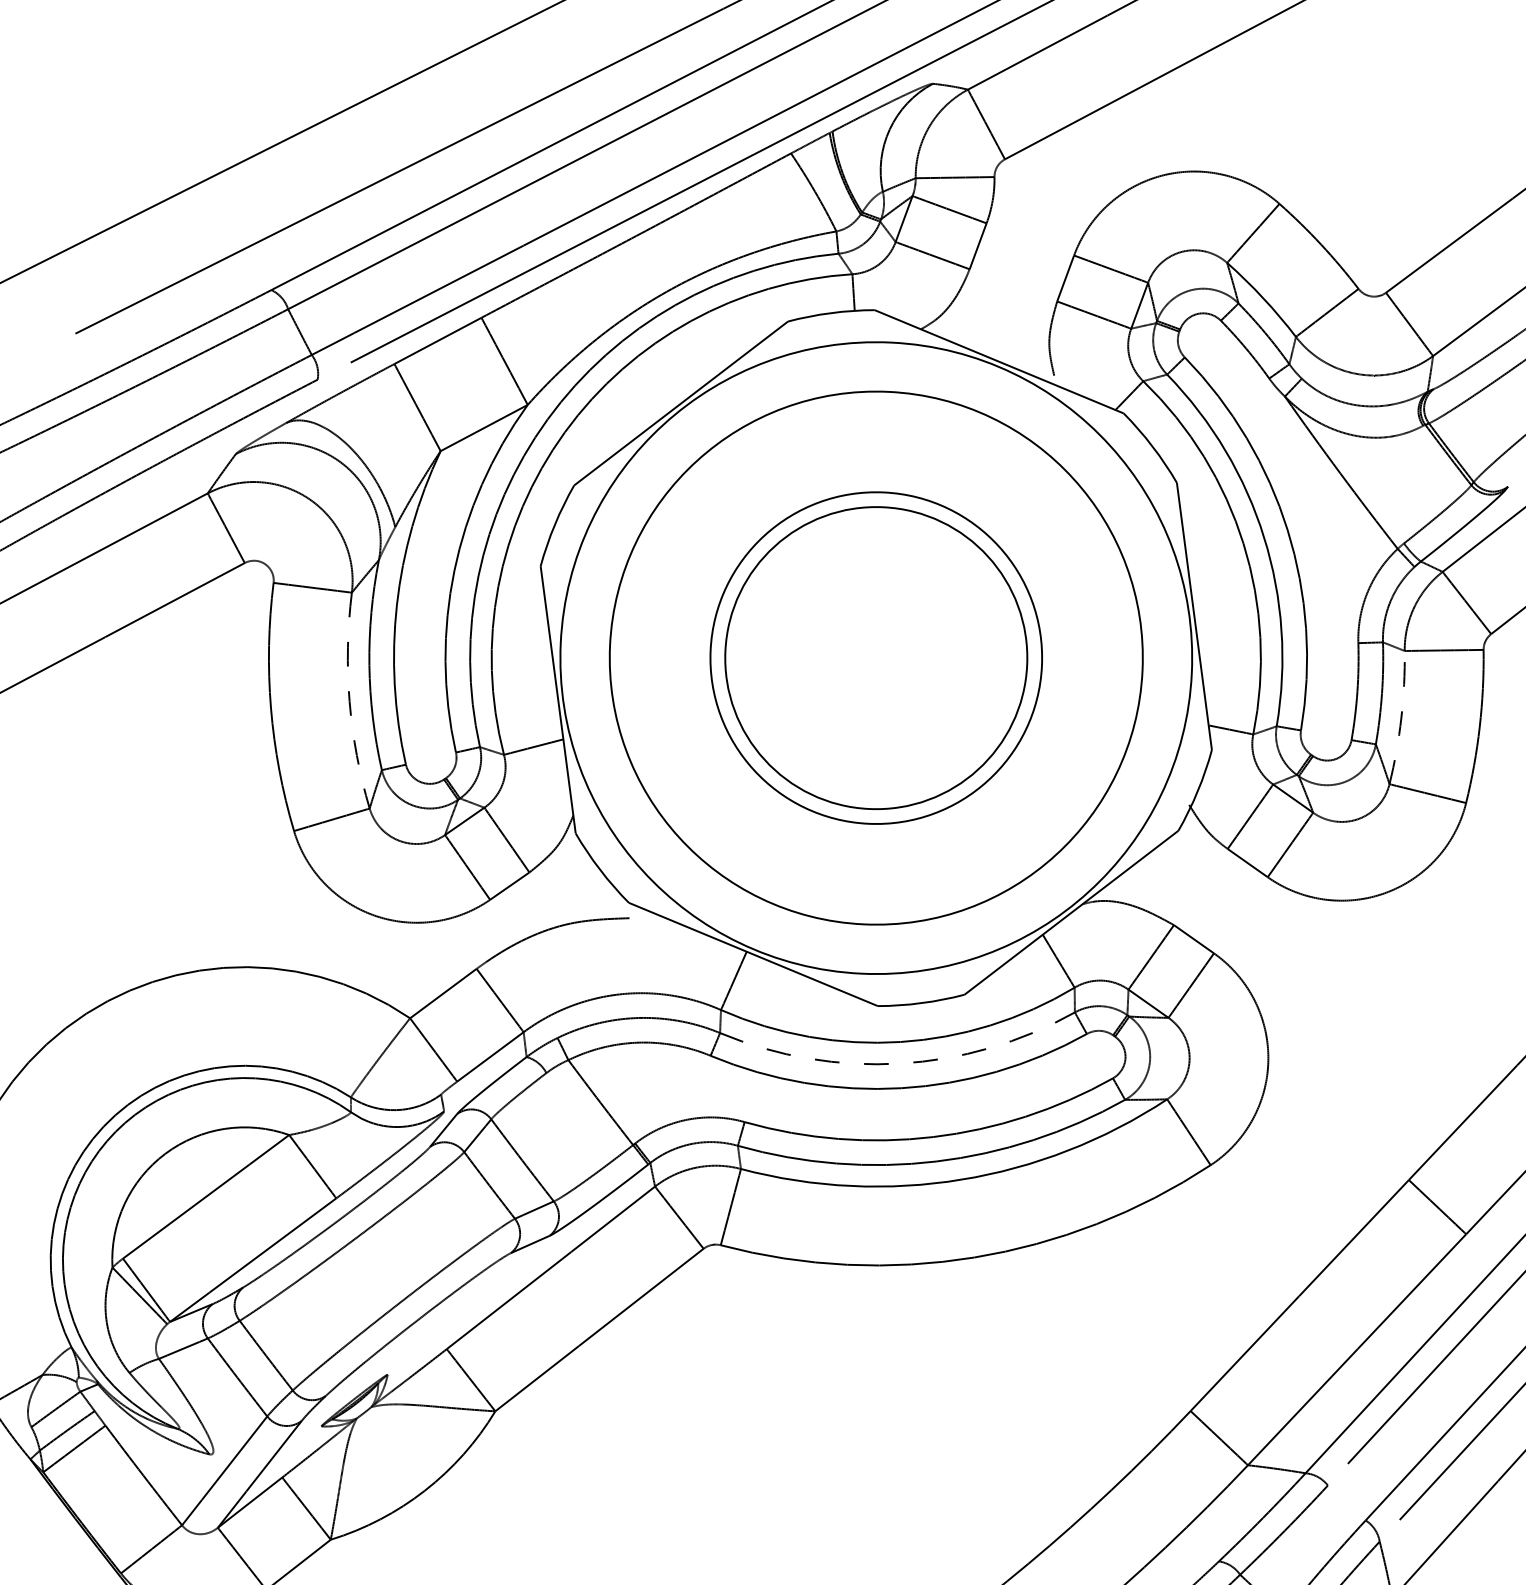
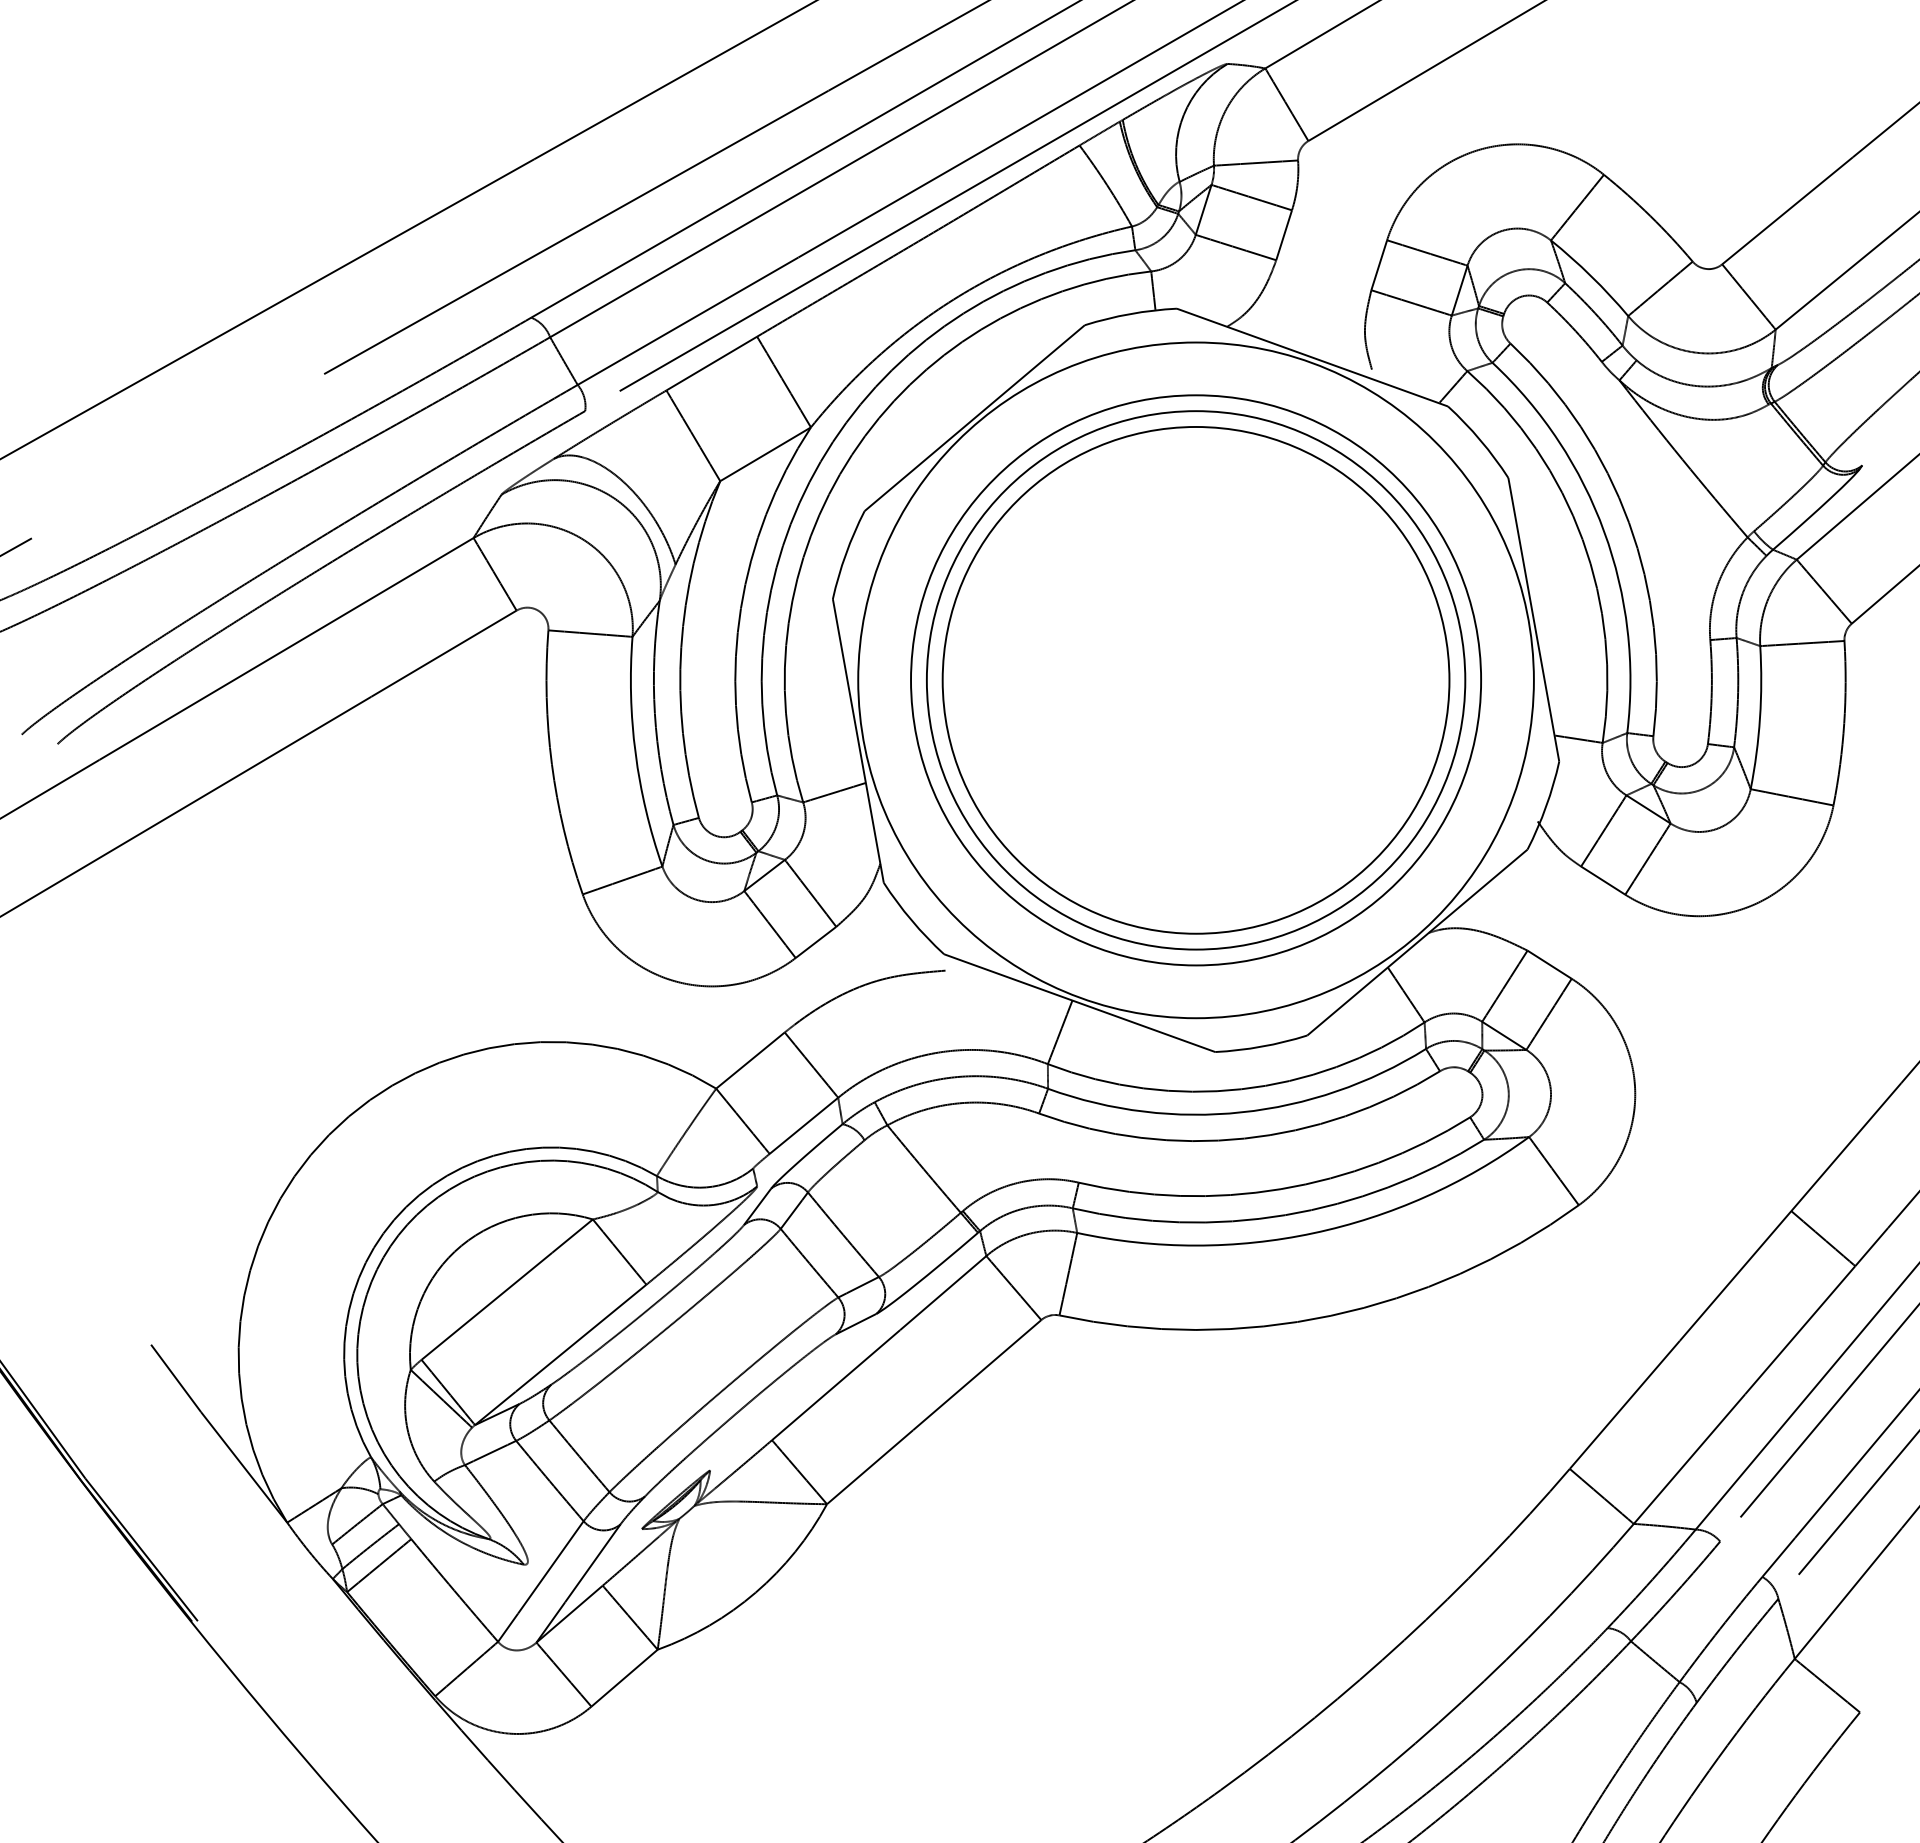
circle: (875, 657) -> (1195, 679), size x1.43
circle: (875, 658) -> (1195, 680), size x1.67
arc: (349, 701) -> (635, 753), dashed -> solid
arc: (1401, 717) -> (1760, 717), dashed -> solid
arc: (899, 1063) -> (1241, 1112), dashed -> solid

